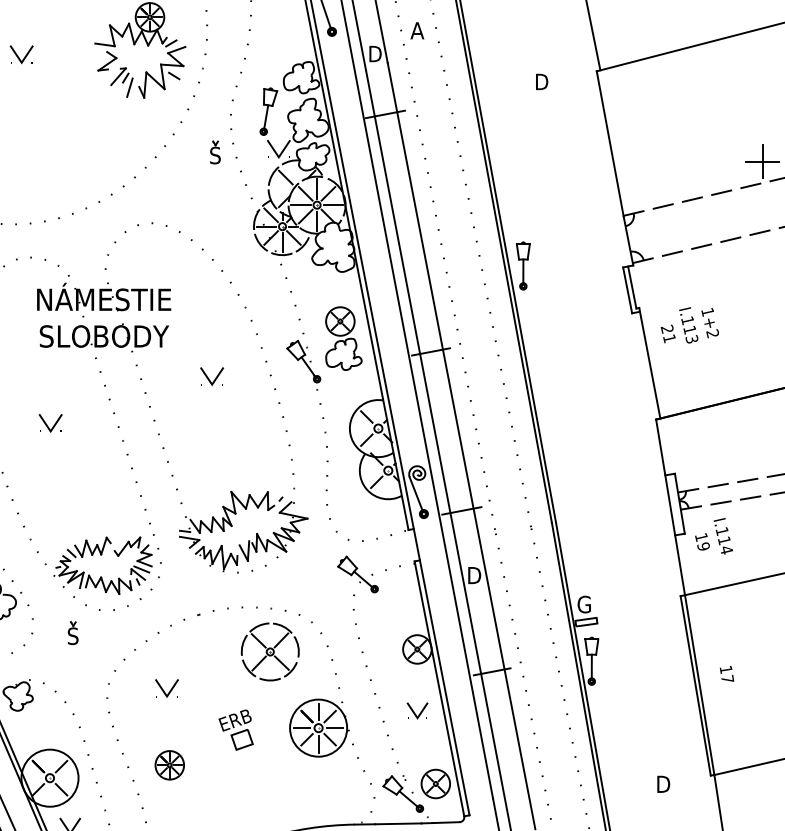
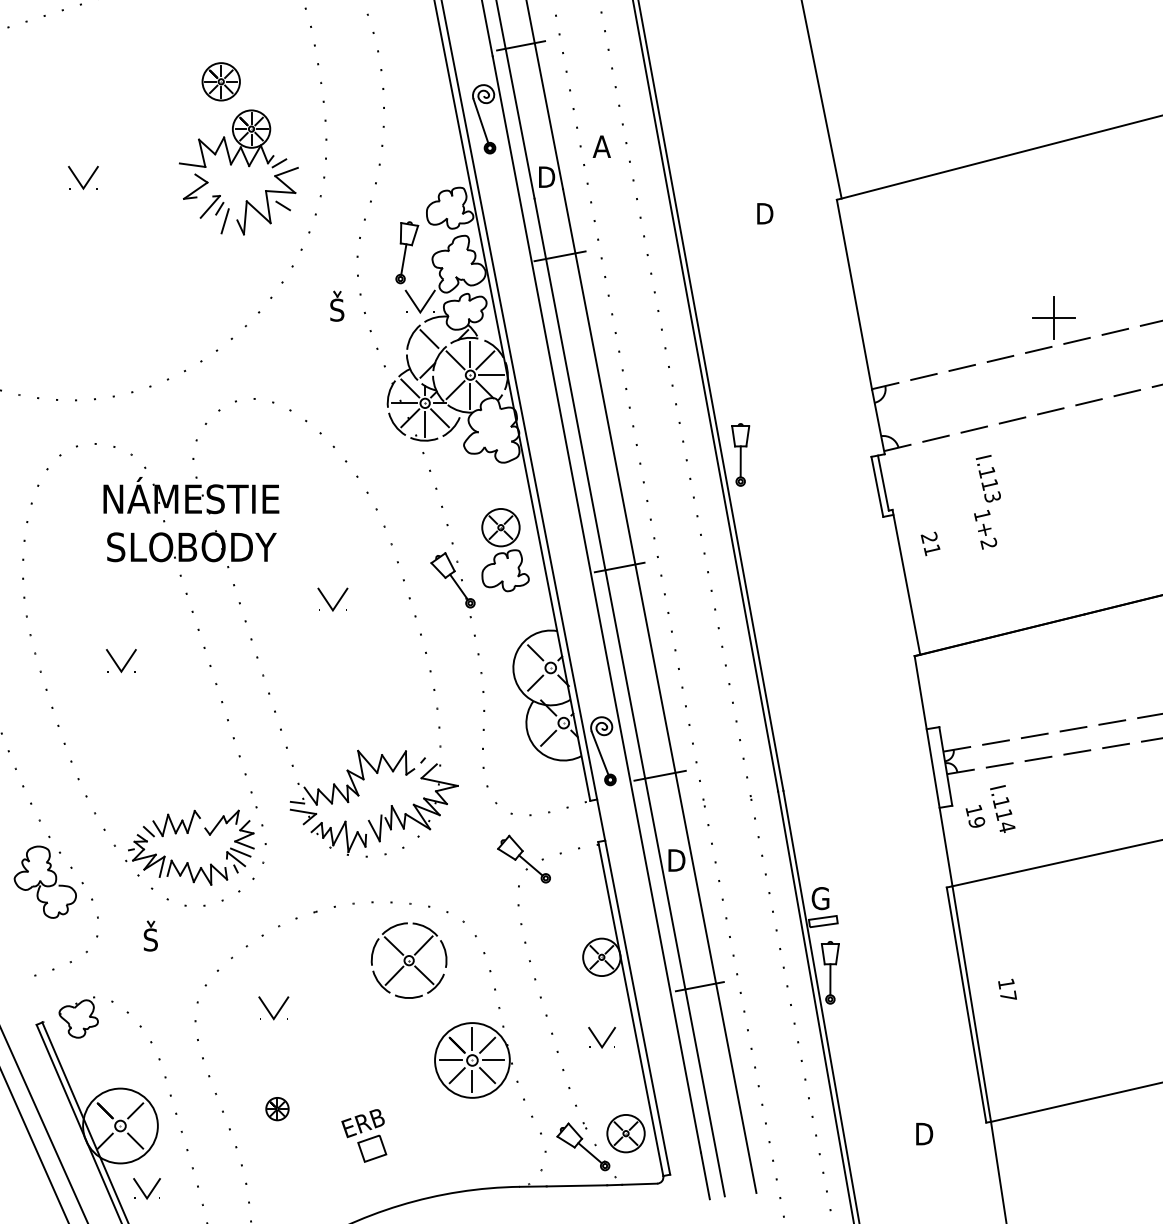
line: (301, 205) -> (449, 375), removed
text: (688, 325) -> (987, 478), moved
part: (236, 729) -> (364, 1135), moved
part: (169, 764) -> (277, 1108), size x0.6

